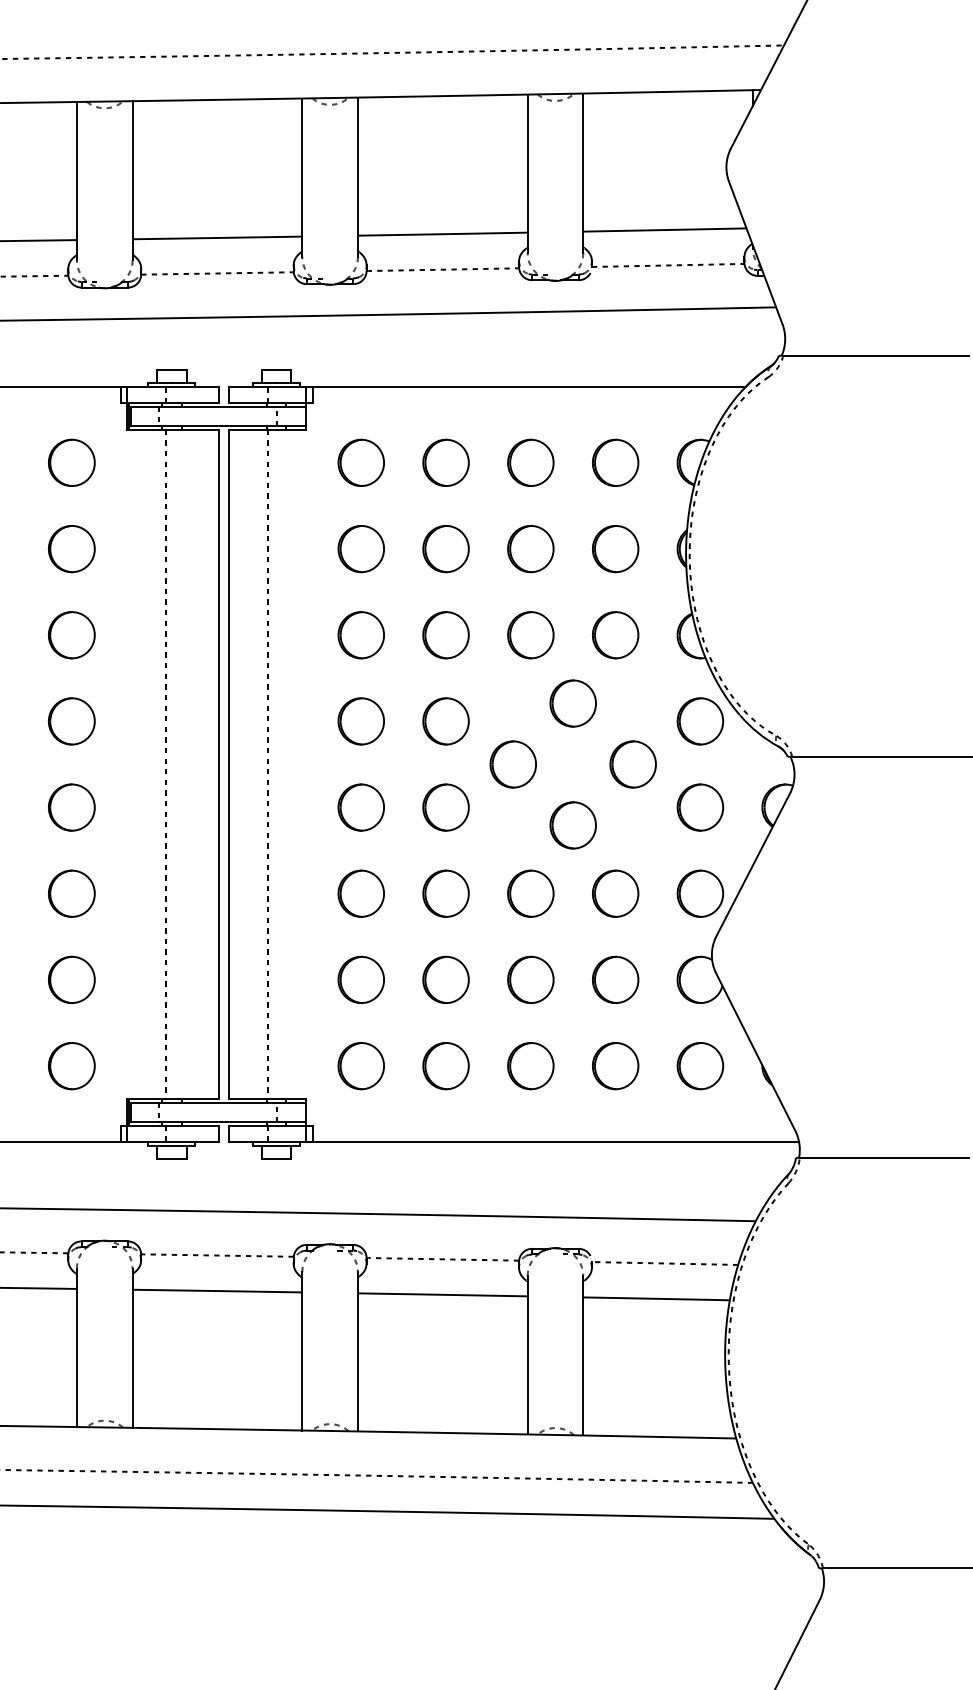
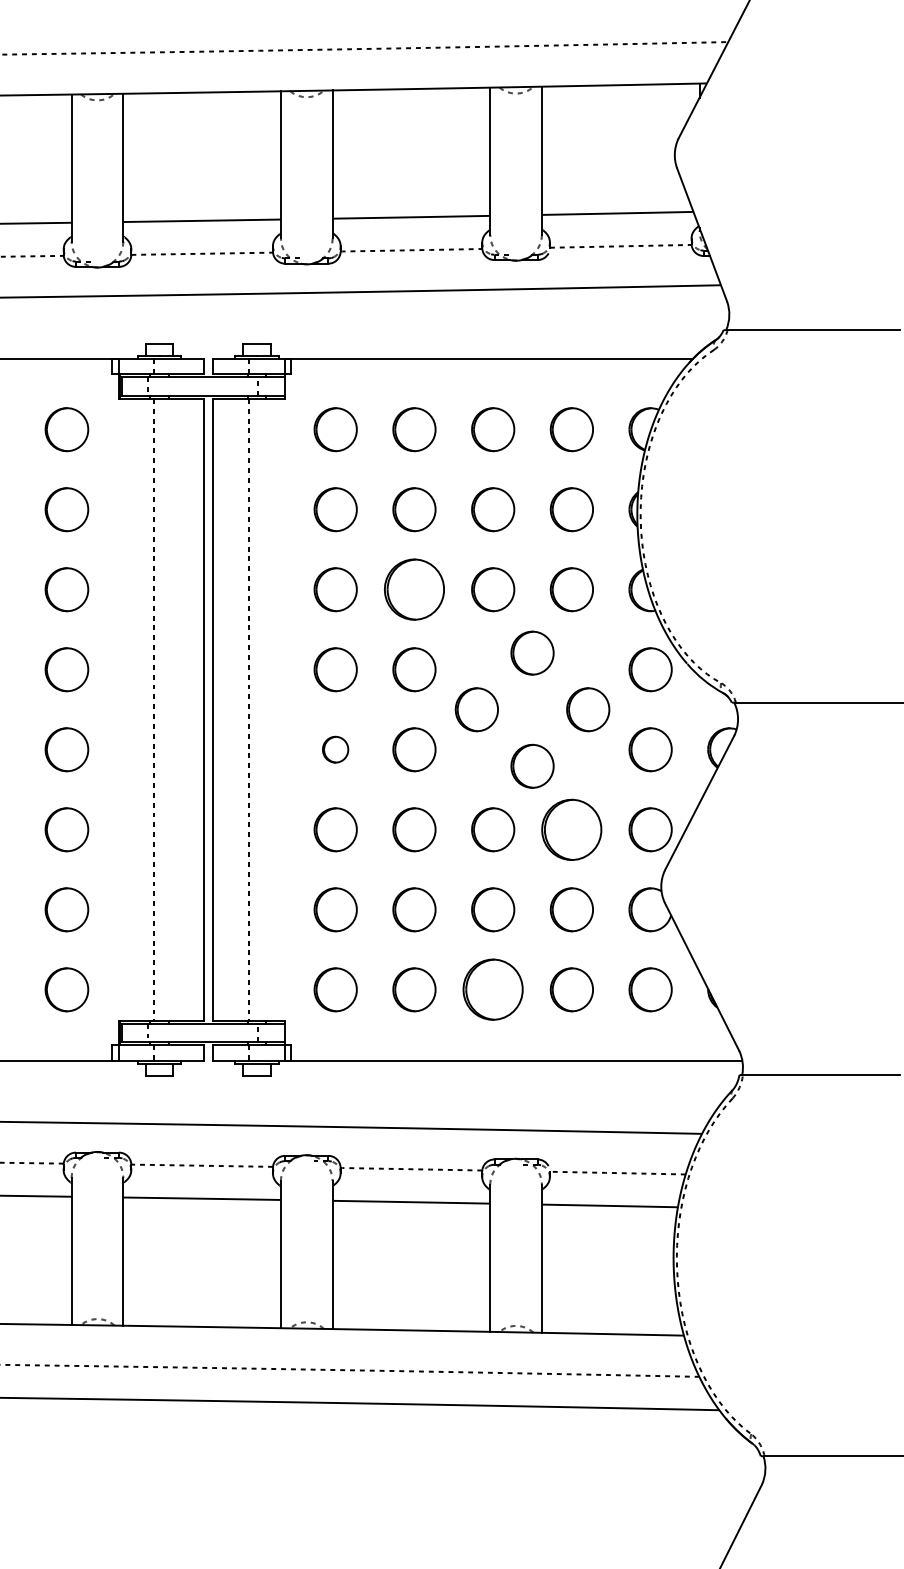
part: (445, 635) -> (413, 589), size x1.4
part: (360, 807) -> (334, 749), size x0.6
part: (615, 893) -> (571, 829), size x1.4
part: (530, 1066) -> (492, 990), size x1.4

